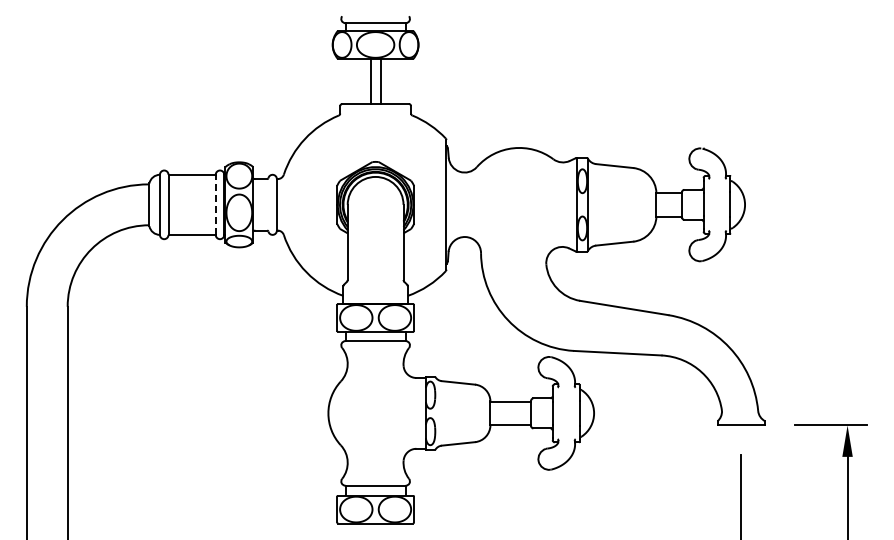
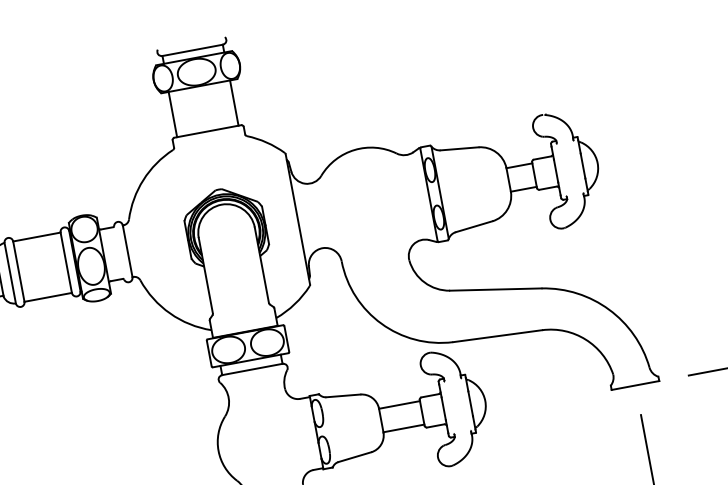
line: (371, 80) -> (173, 113), moved
line: (381, 80) -> (234, 102), moved
line: (215, 204) -> (65, 262), dashed -> solid

